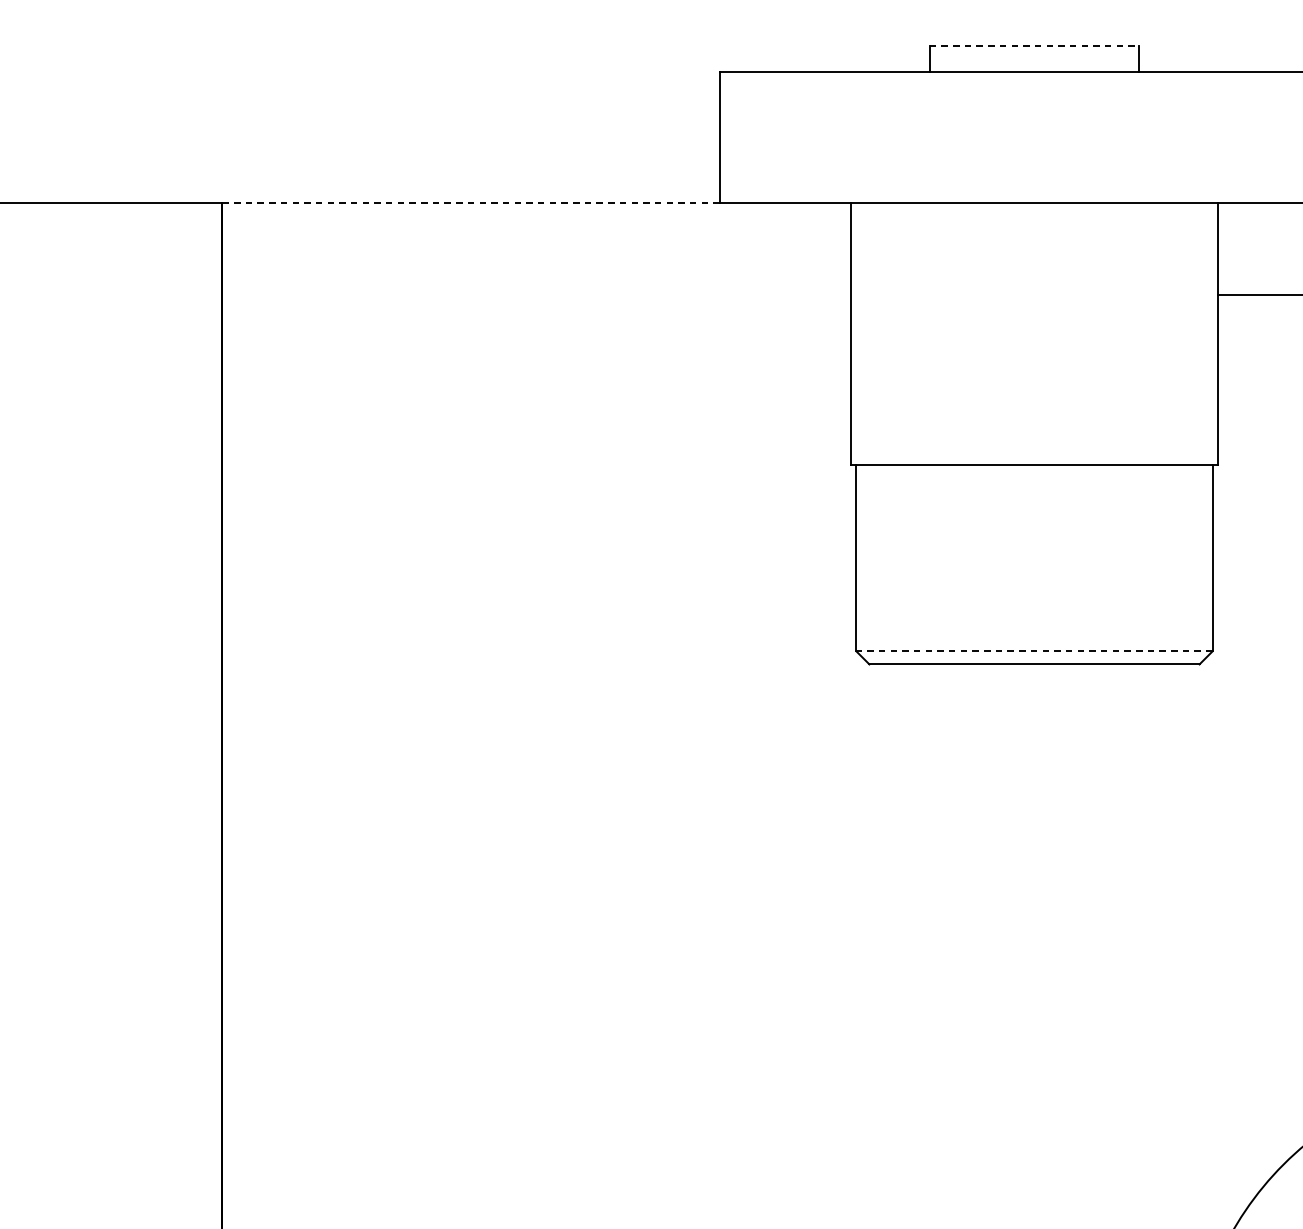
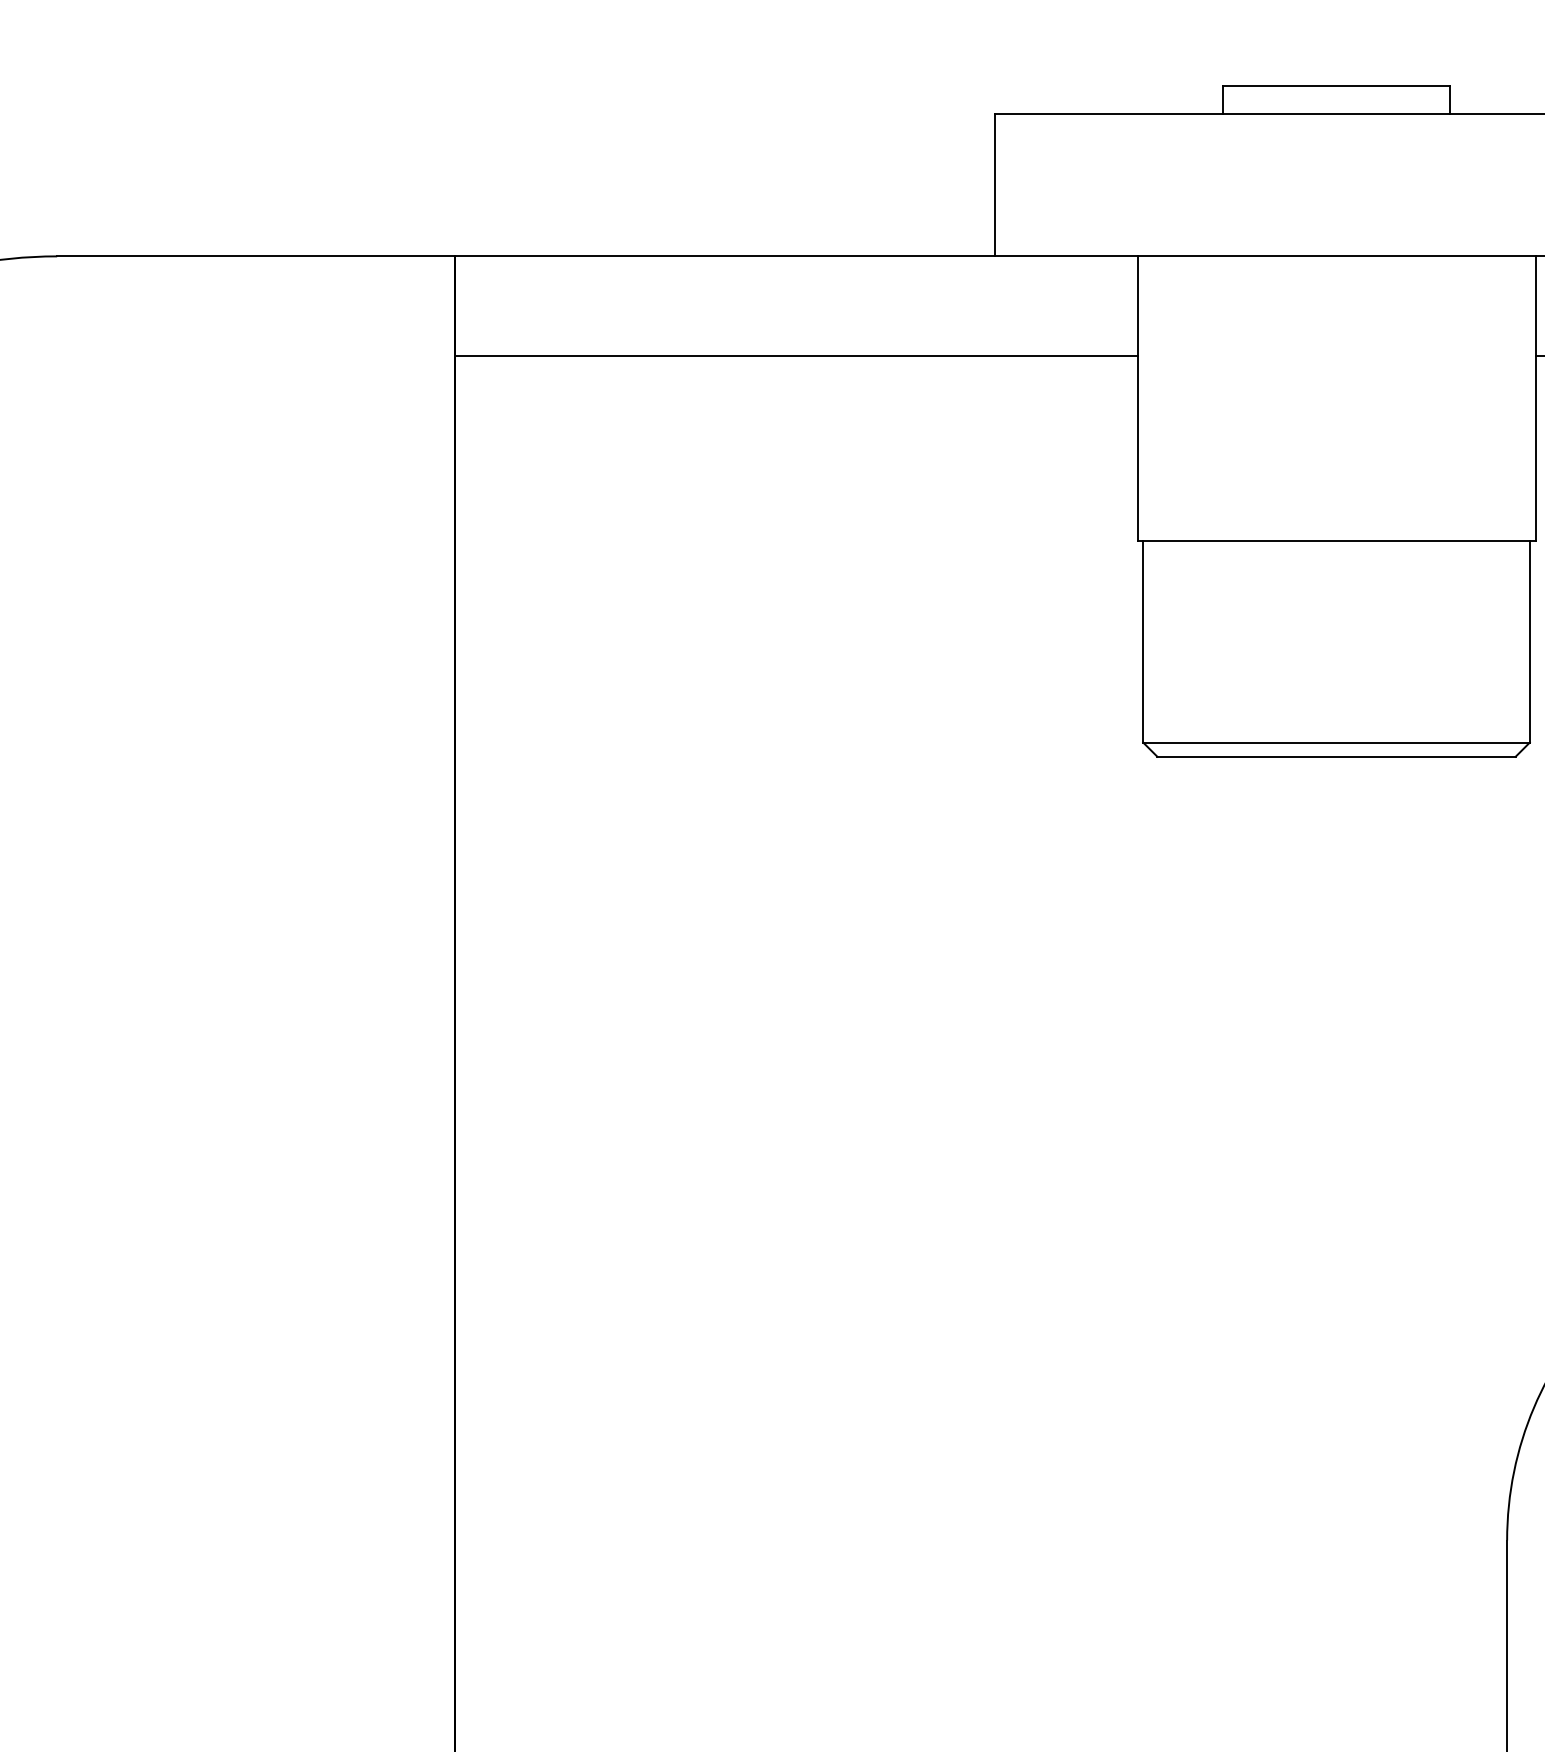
line: (1034, 45) -> (1336, 85), dashed -> solid
line: (471, 203) -> (725, 256), dashed -> solid
line: (536, 295) -> (796, 356), added
line: (1034, 651) -> (1336, 742), dashed -> solid

